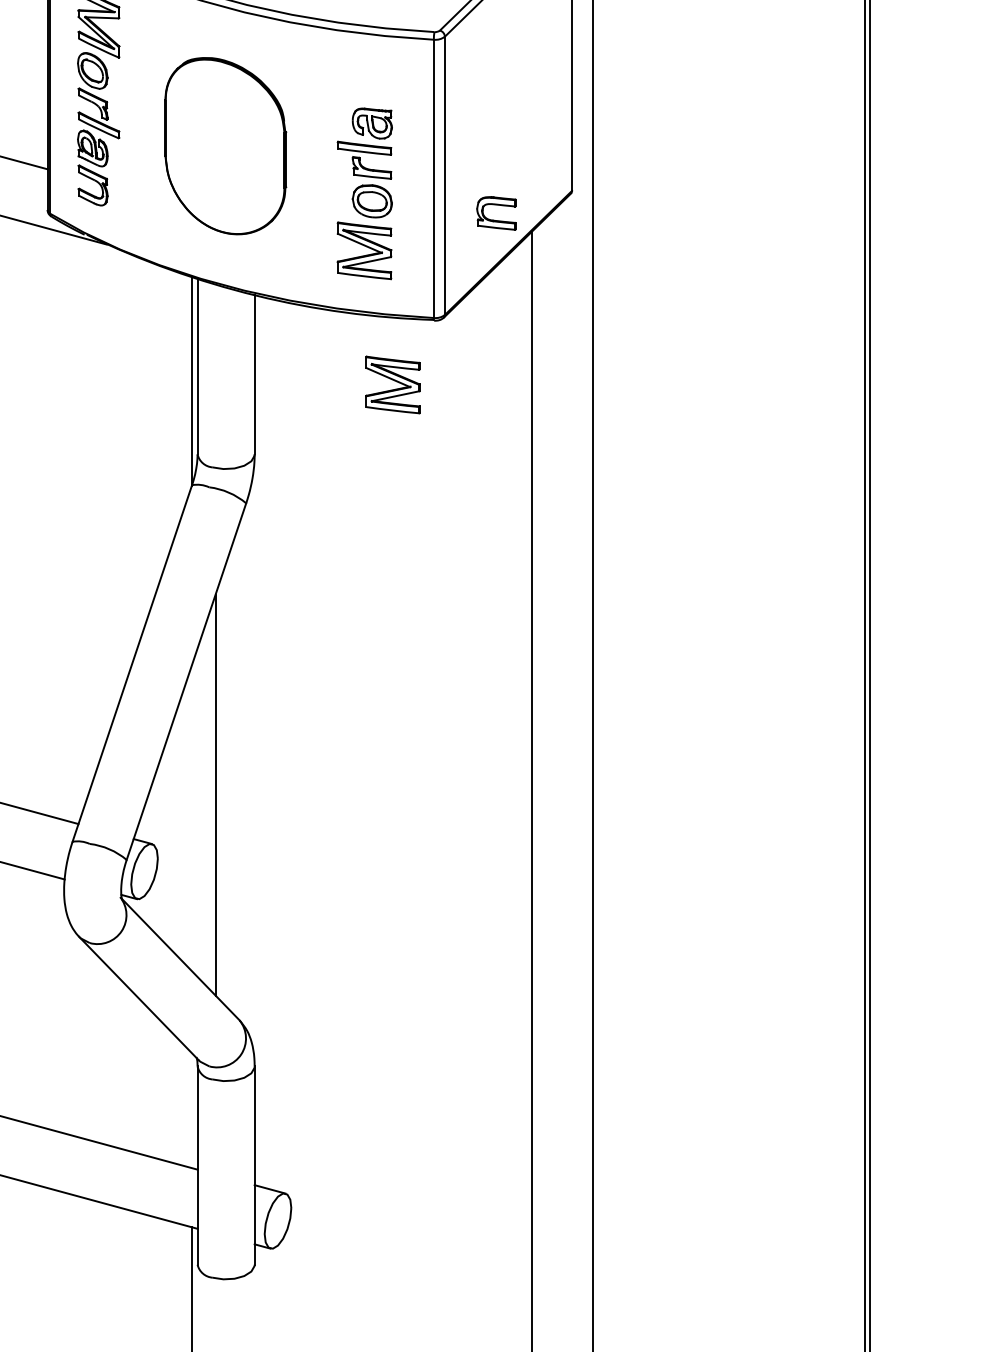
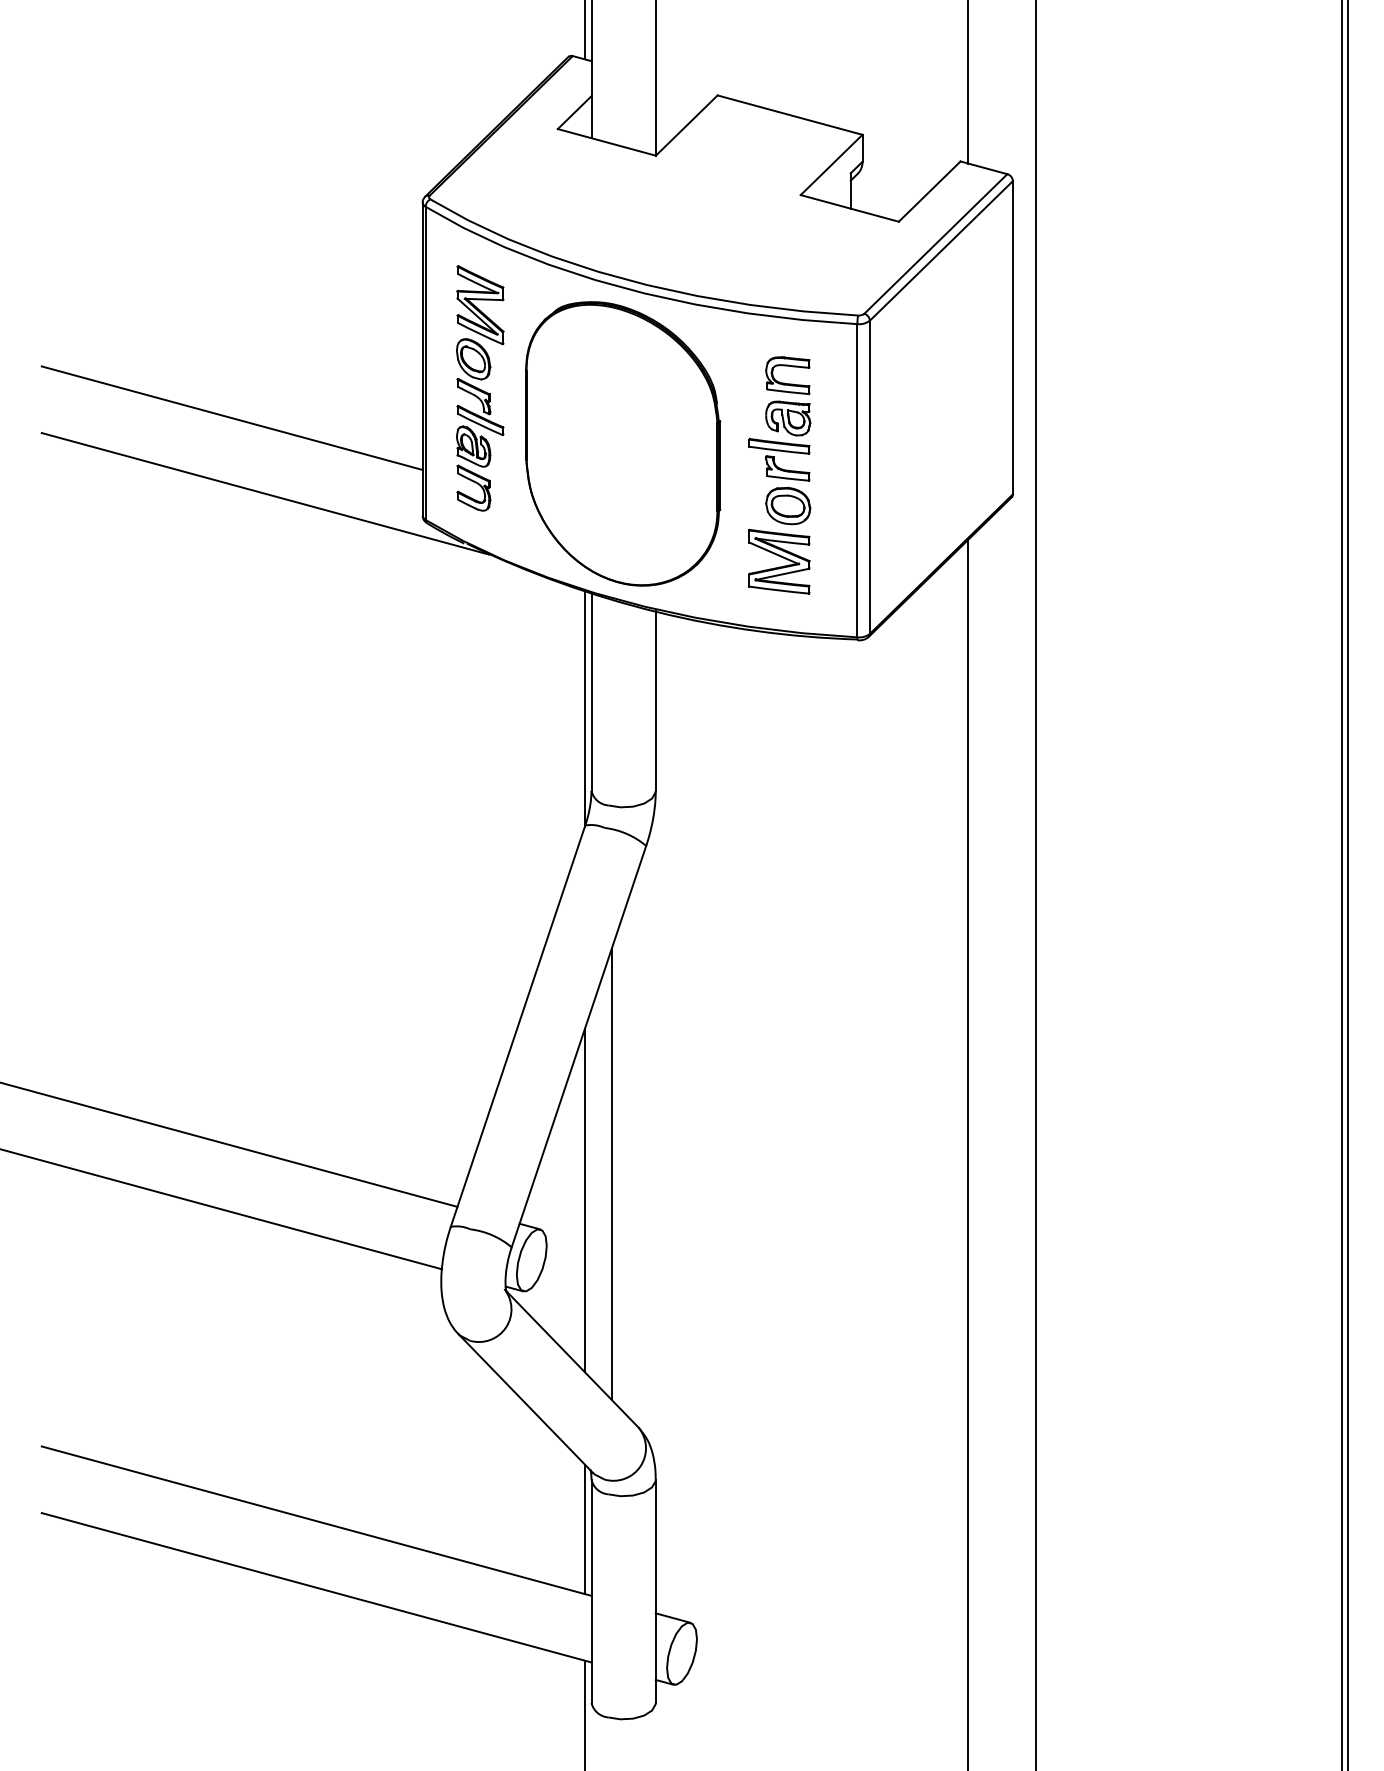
part: (226, 145) -> (623, 443), size x1.43
part: (493, 219) -> (784, 382), moved
part: (393, 384) -> (811, 712), removed
line: (191, 818) -> (584, 1200), added
line: (191, 1110) -> (584, 1529), added

